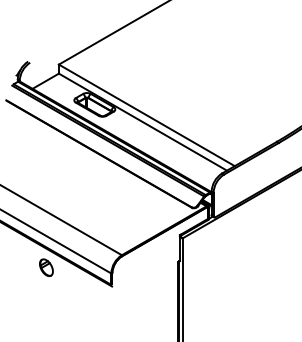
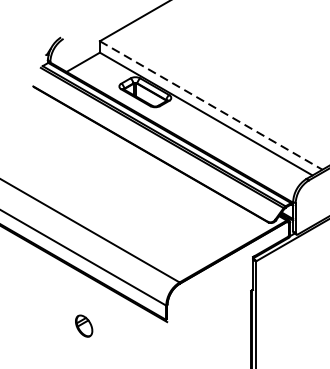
line: (146, 115) -> (210, 105), solid -> dashed
part: (46, 267) -> (84, 325), moved

